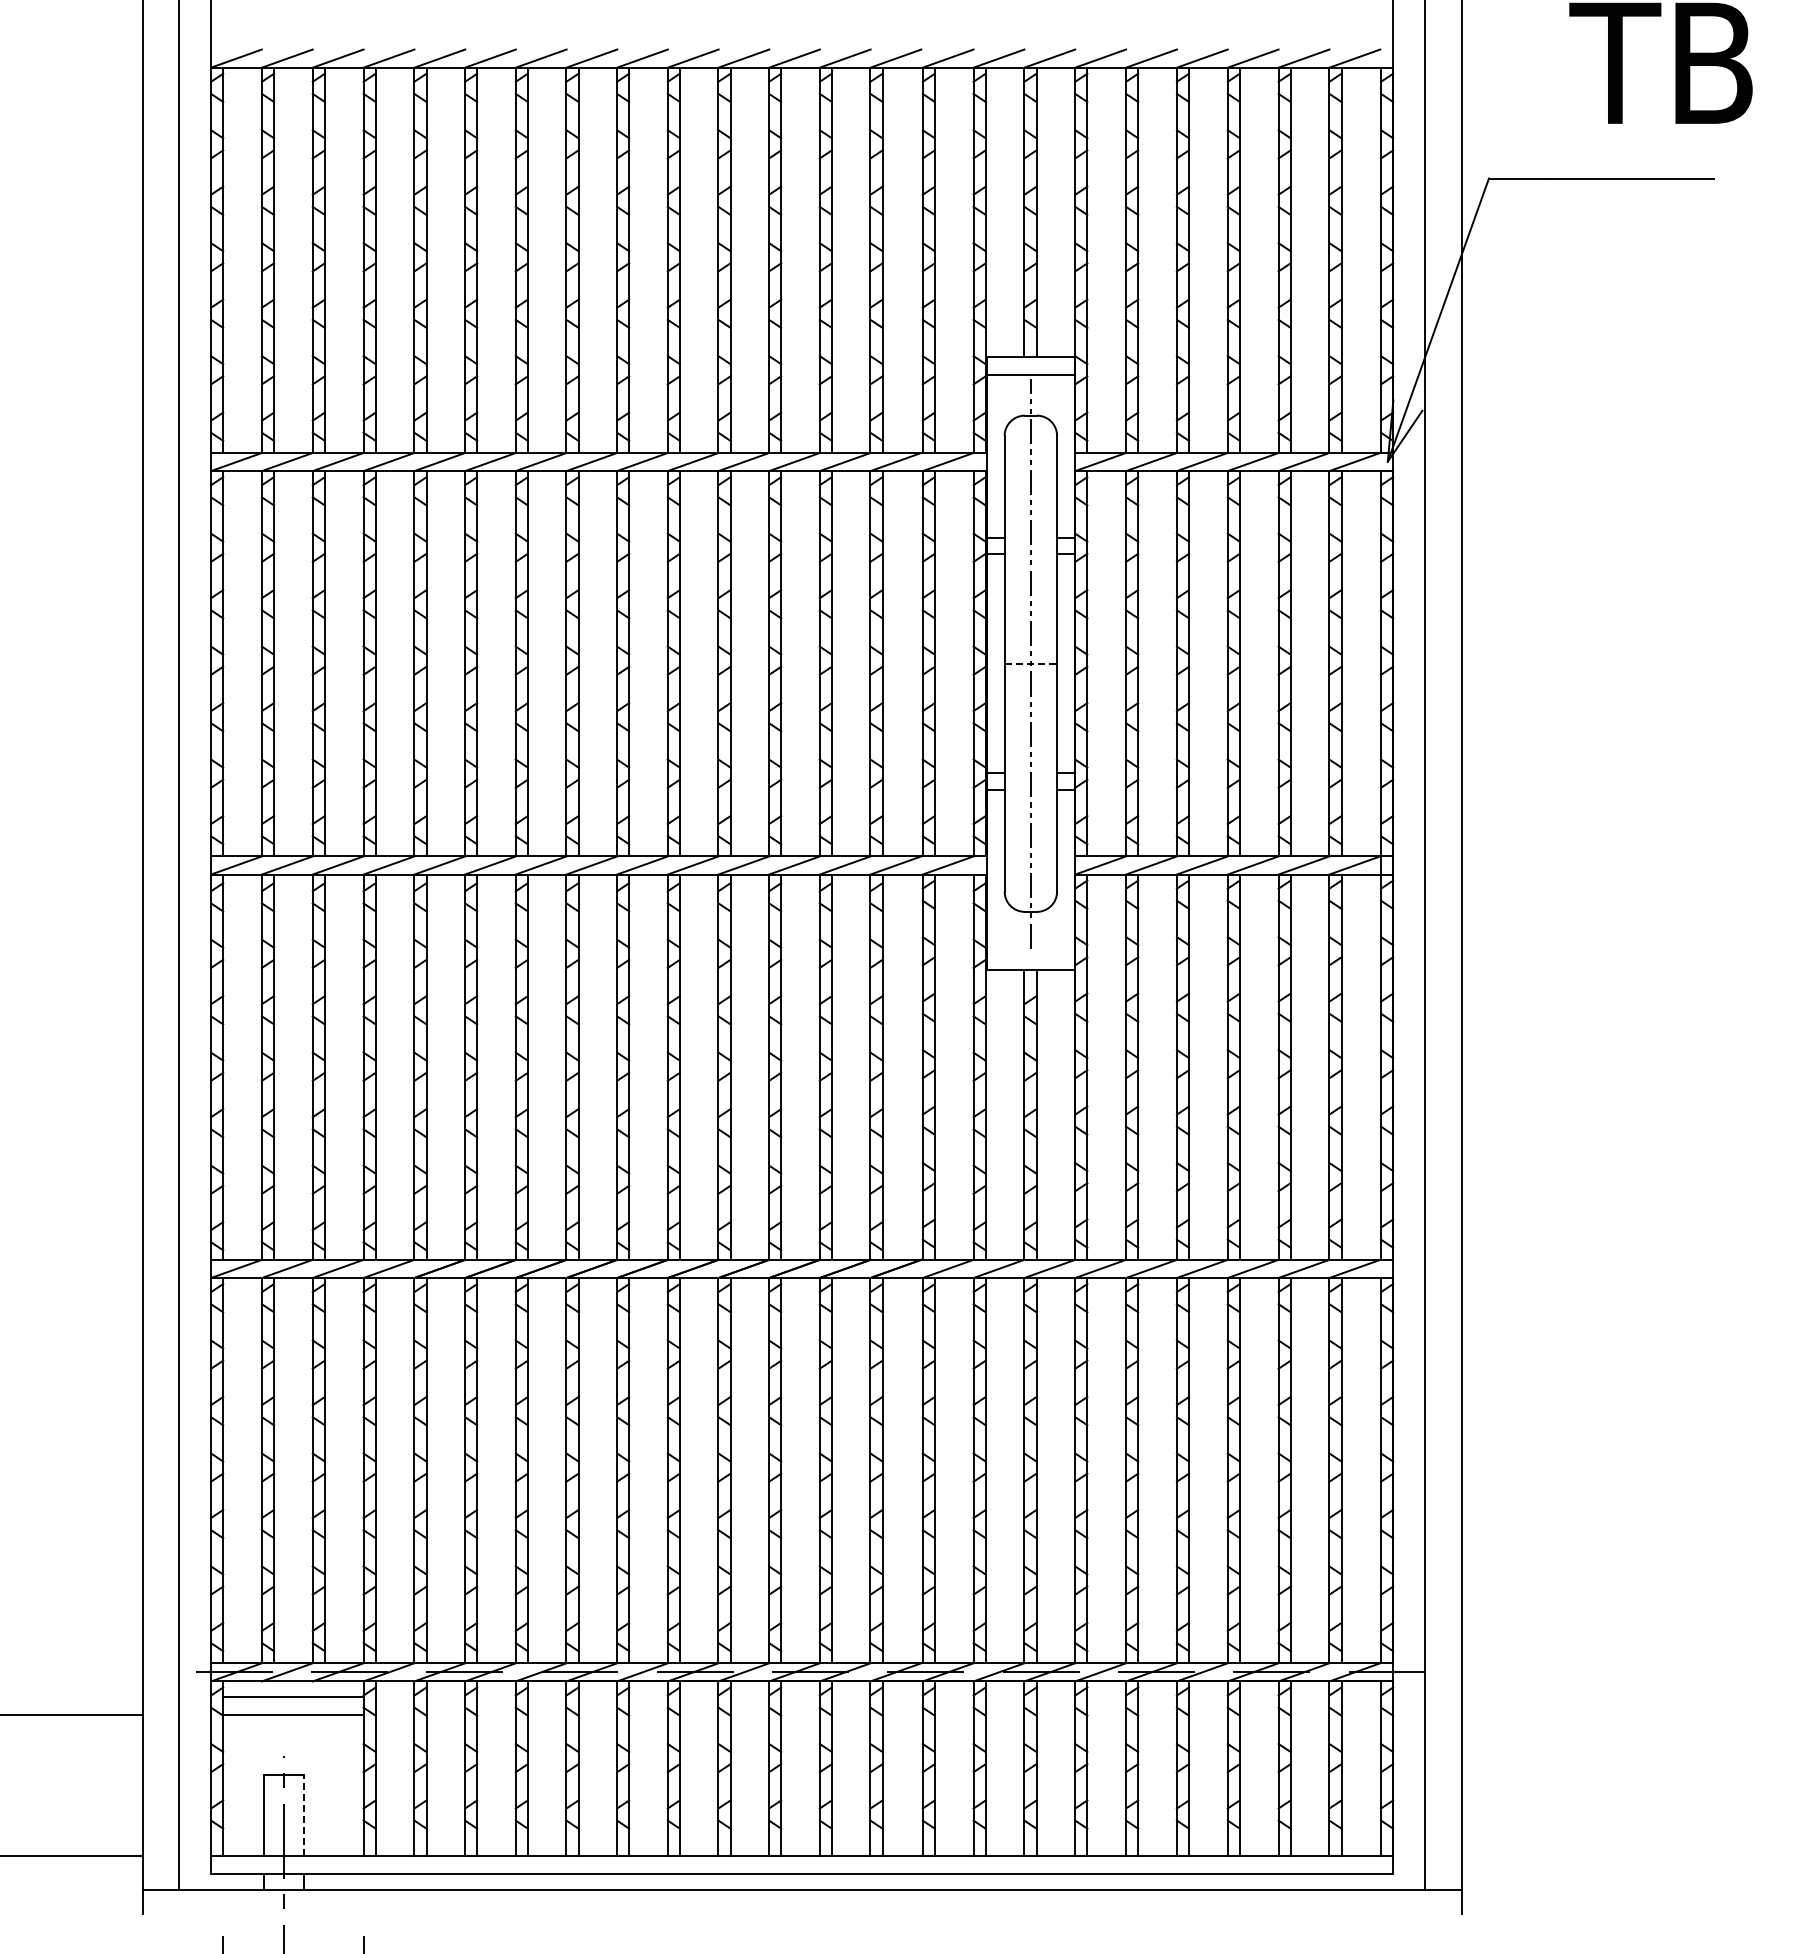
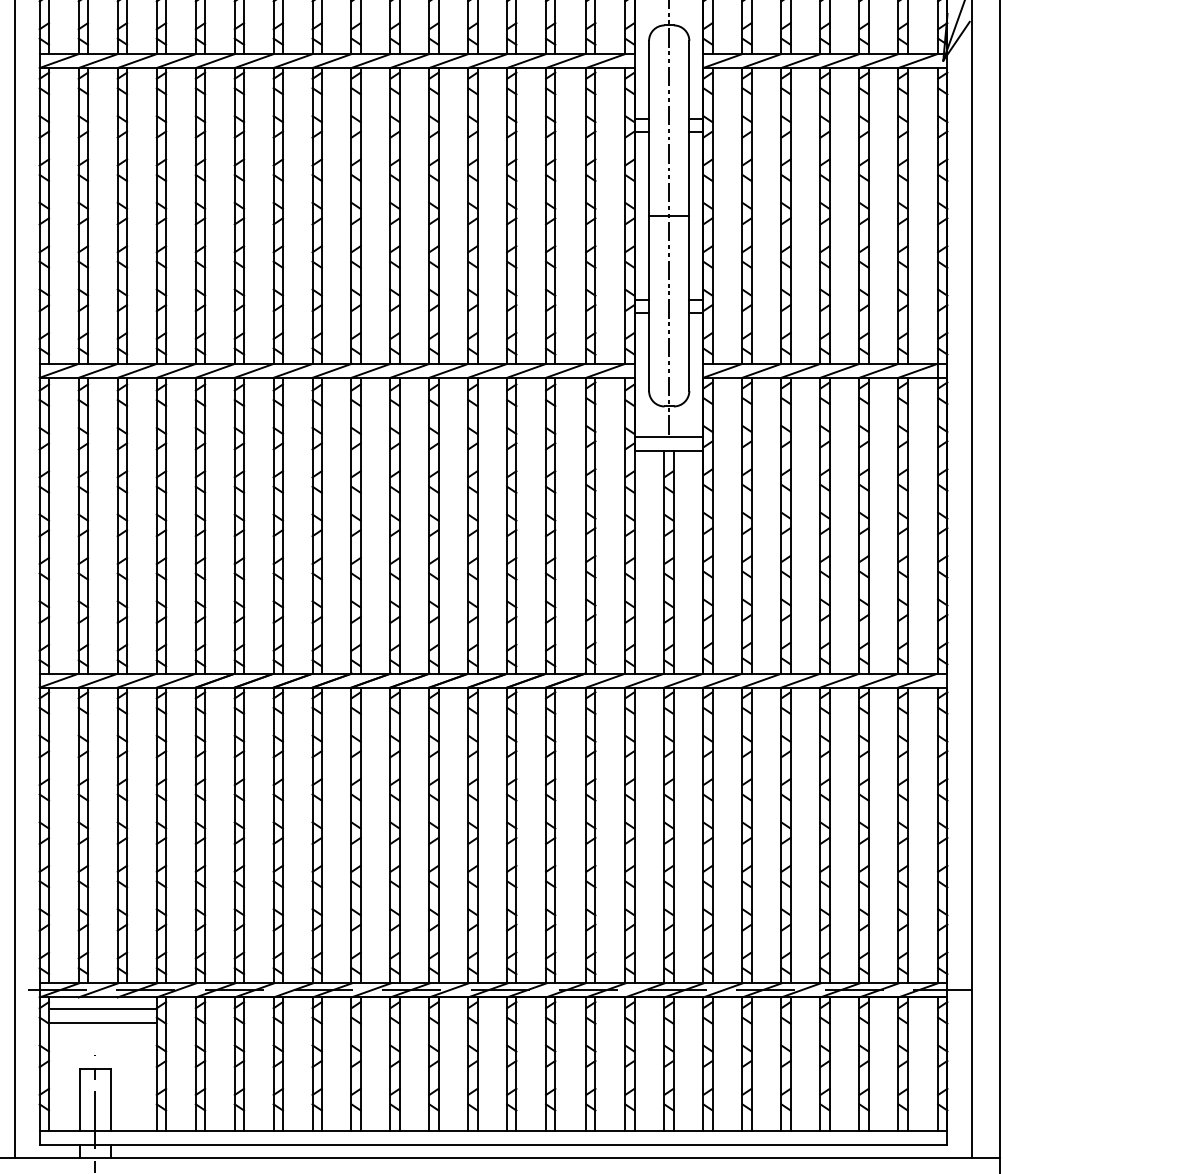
line: (1031, 663) -> (669, 215), dashed -> solid
line: (1030, 952) -> (668, 437), added
line: (303, 1815) -> (110, 1100), dashed -> solid

